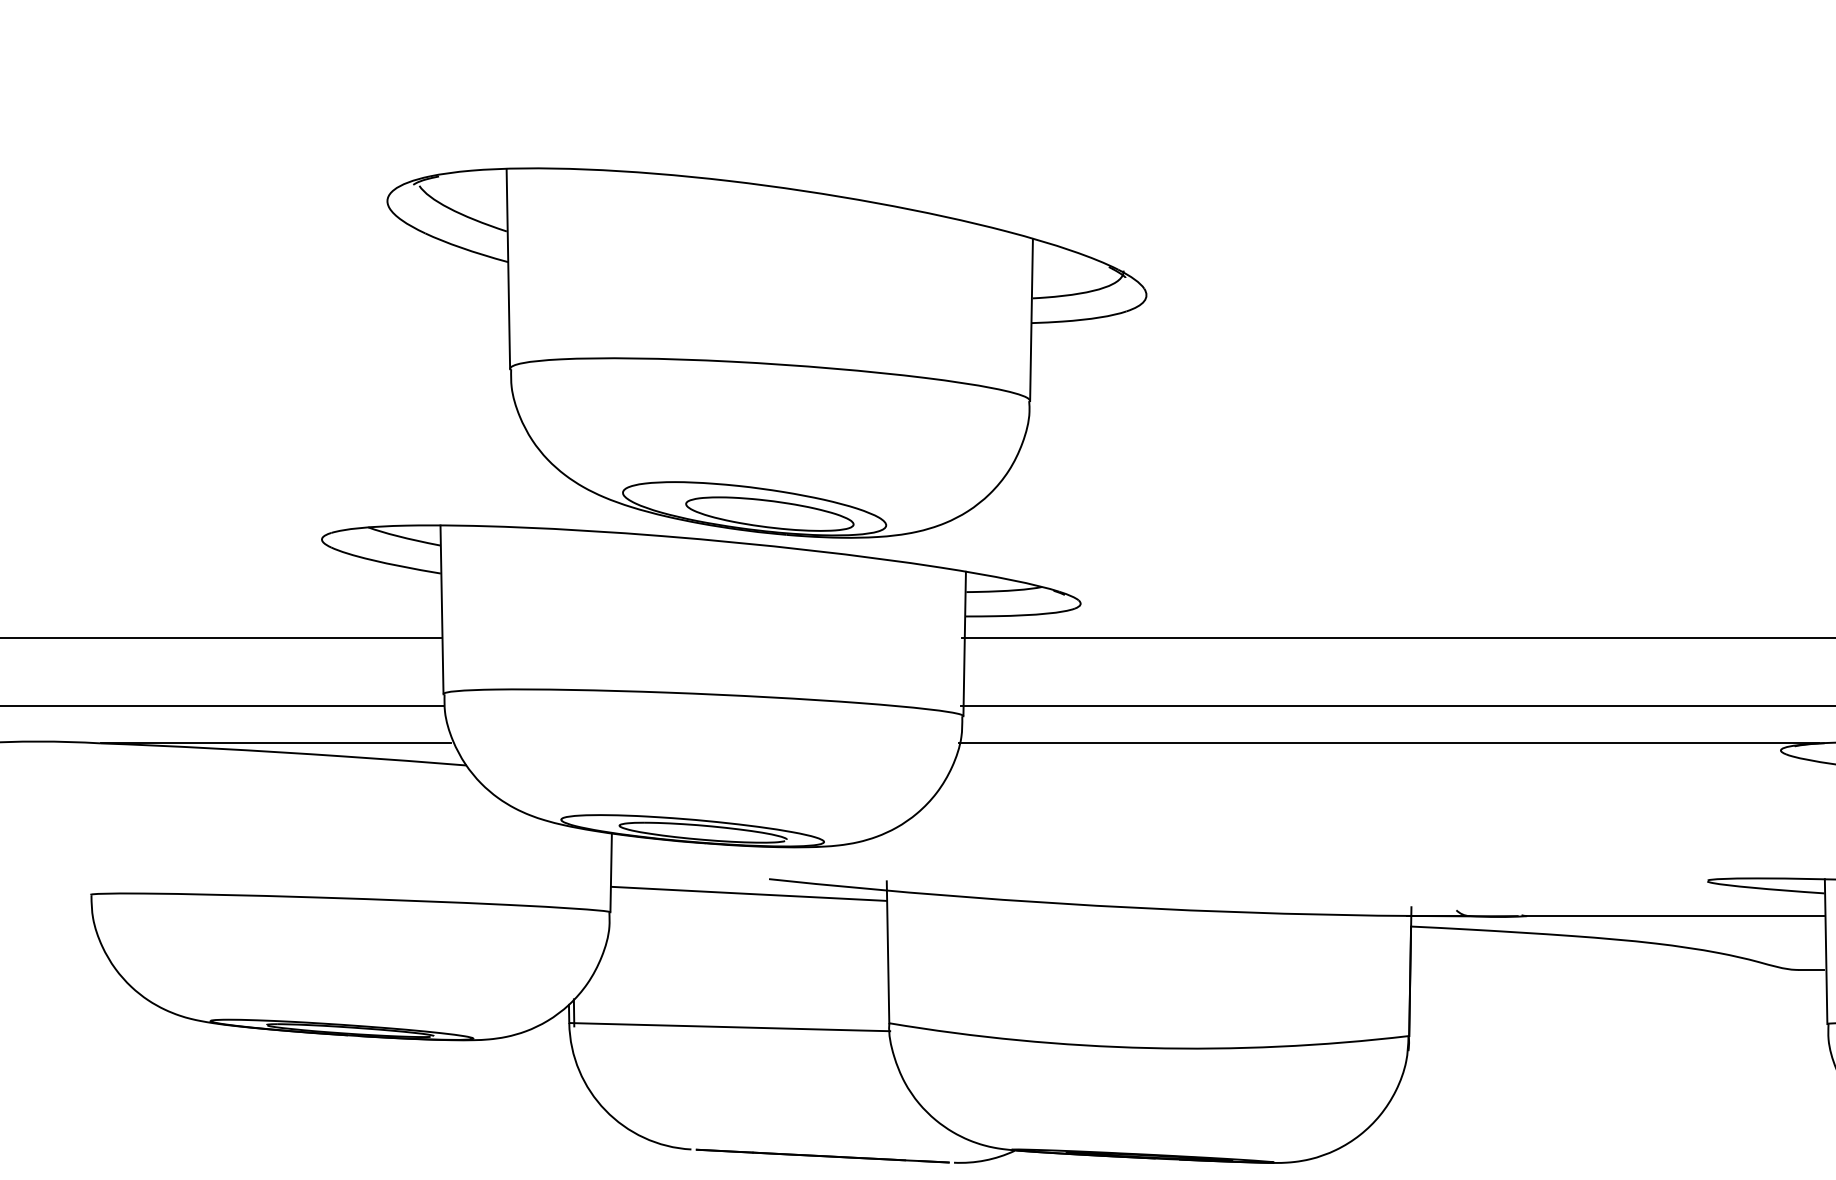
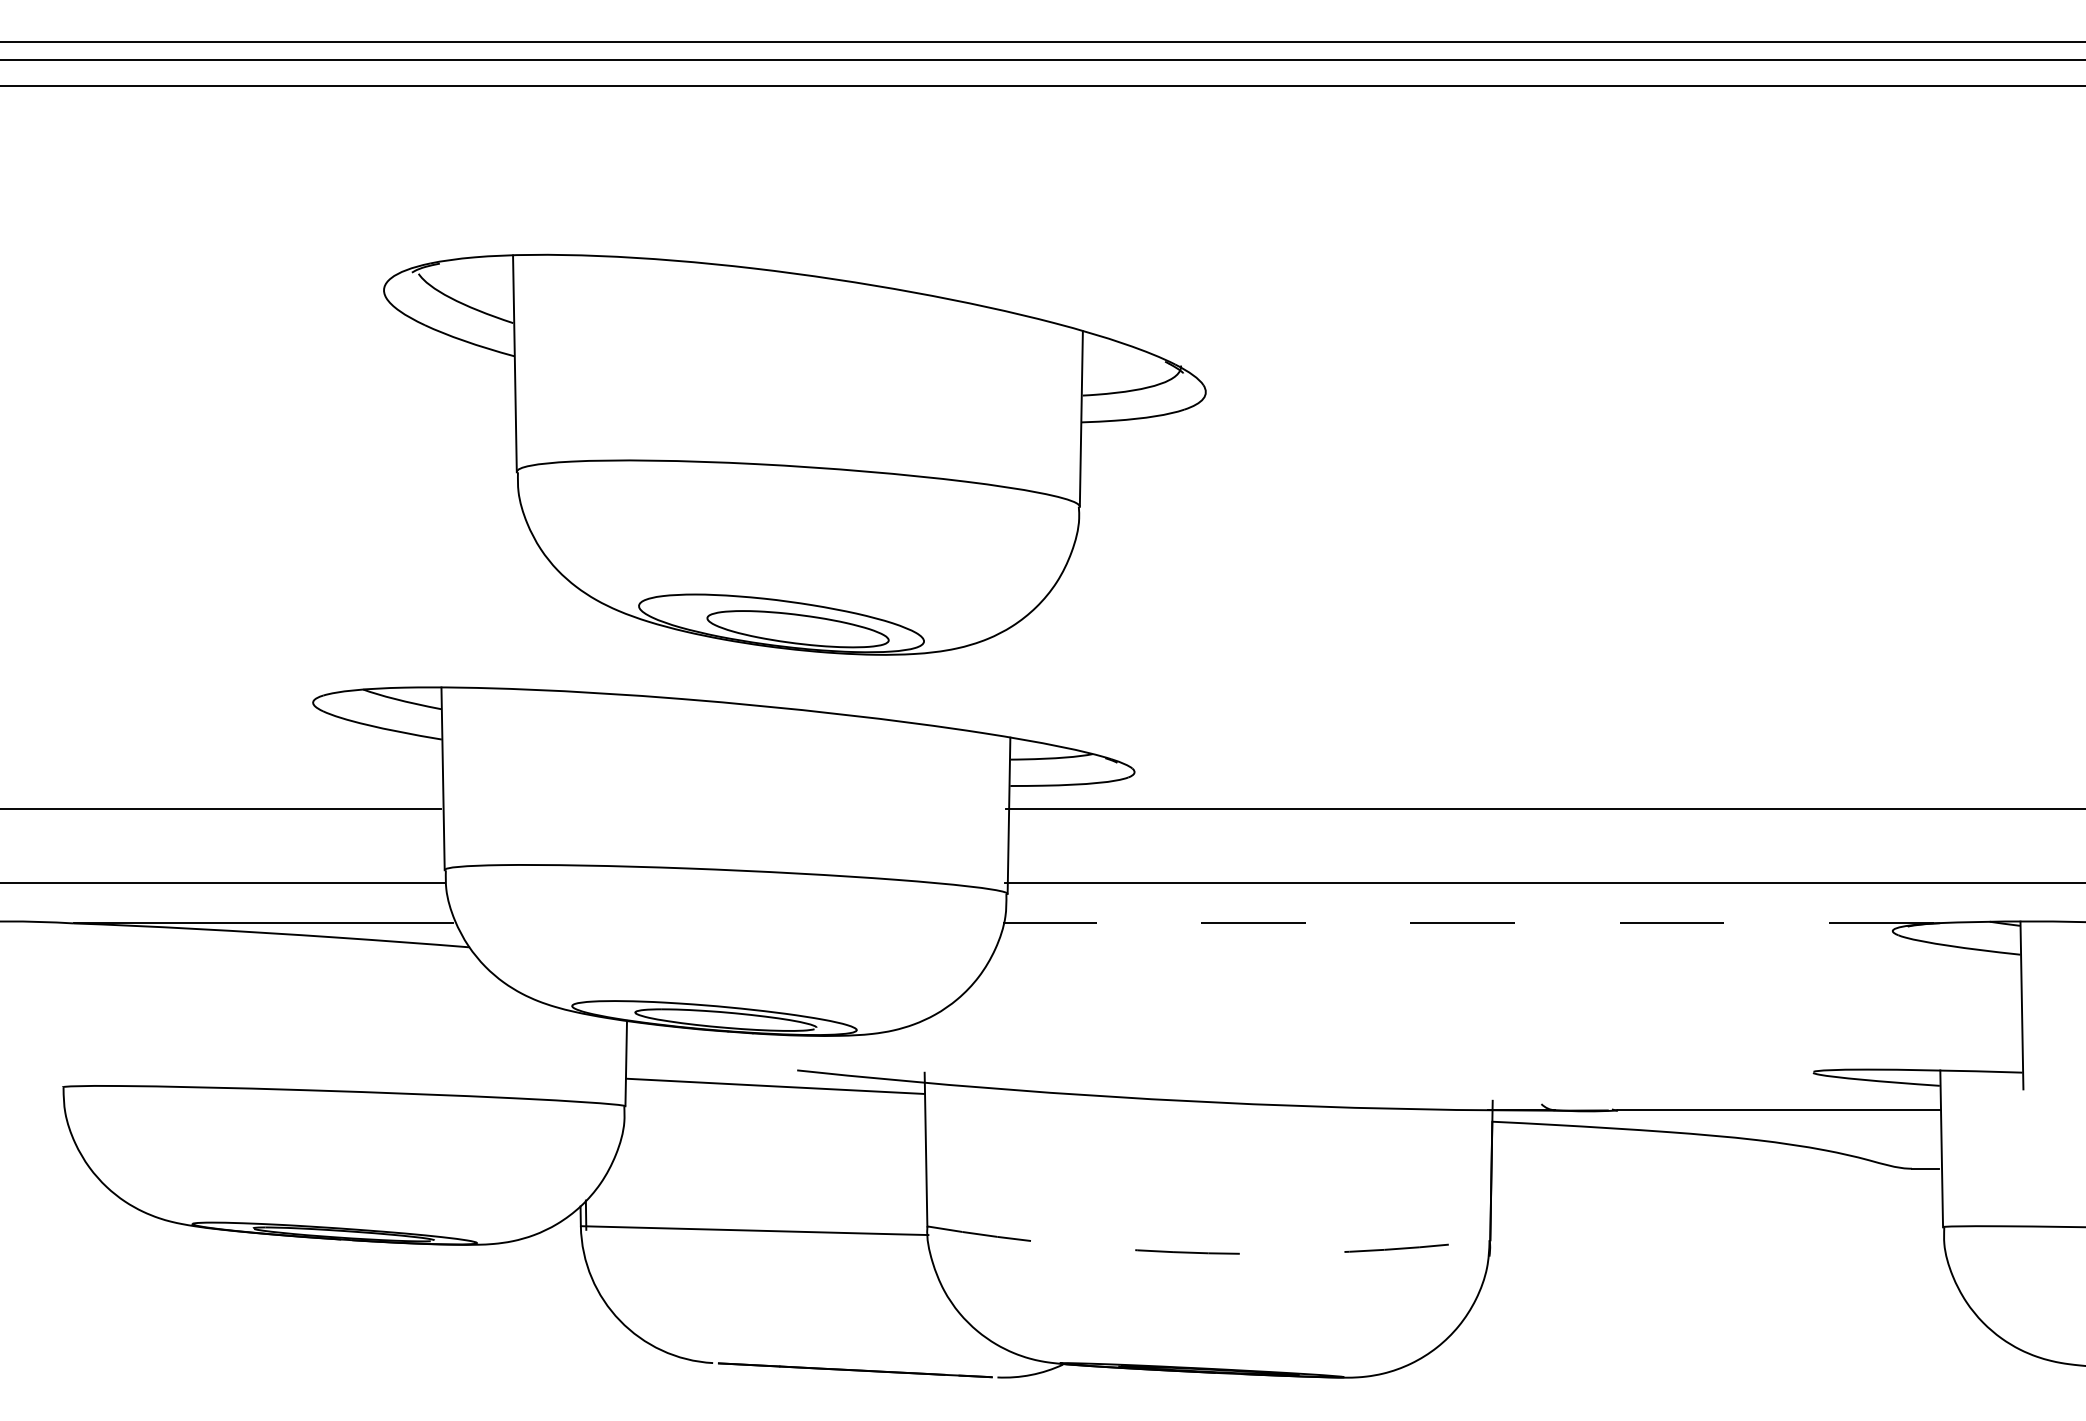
part: (766, 352) -> (794, 454), moved
line: (1389, 743) -> (1468, 923), solid -> dashed
arc: (1148, 1048) -> (1208, 1253), solid -> dashed

